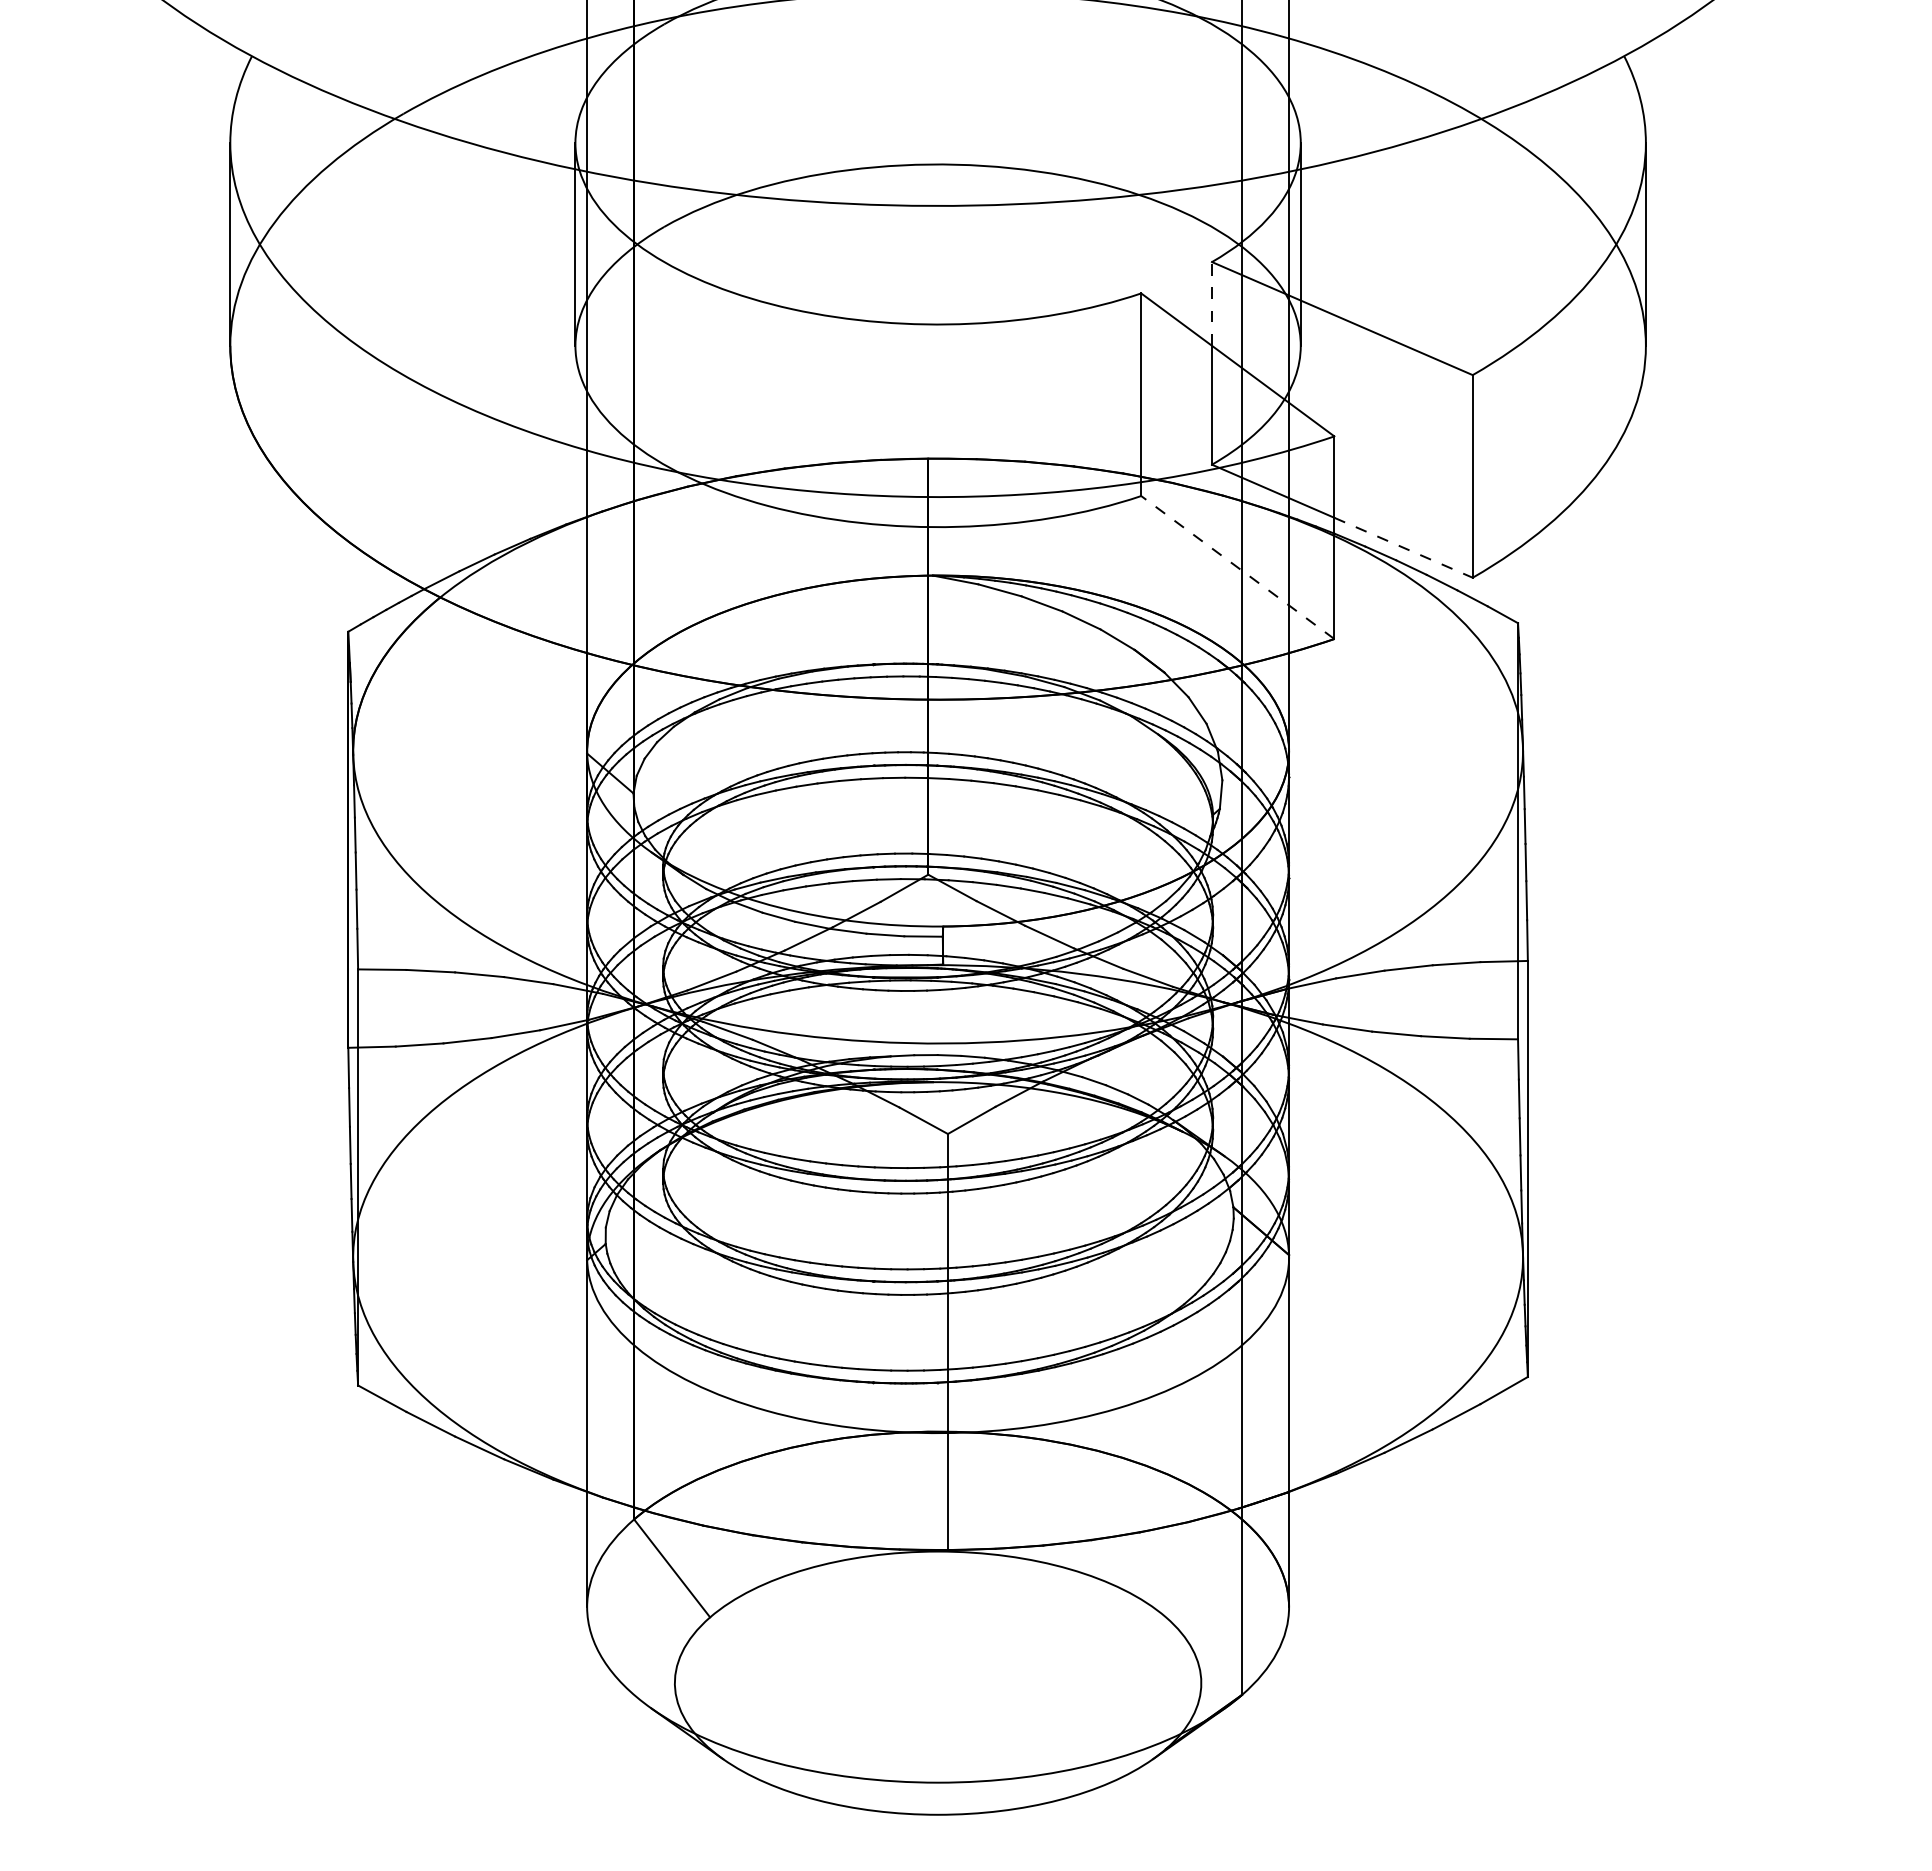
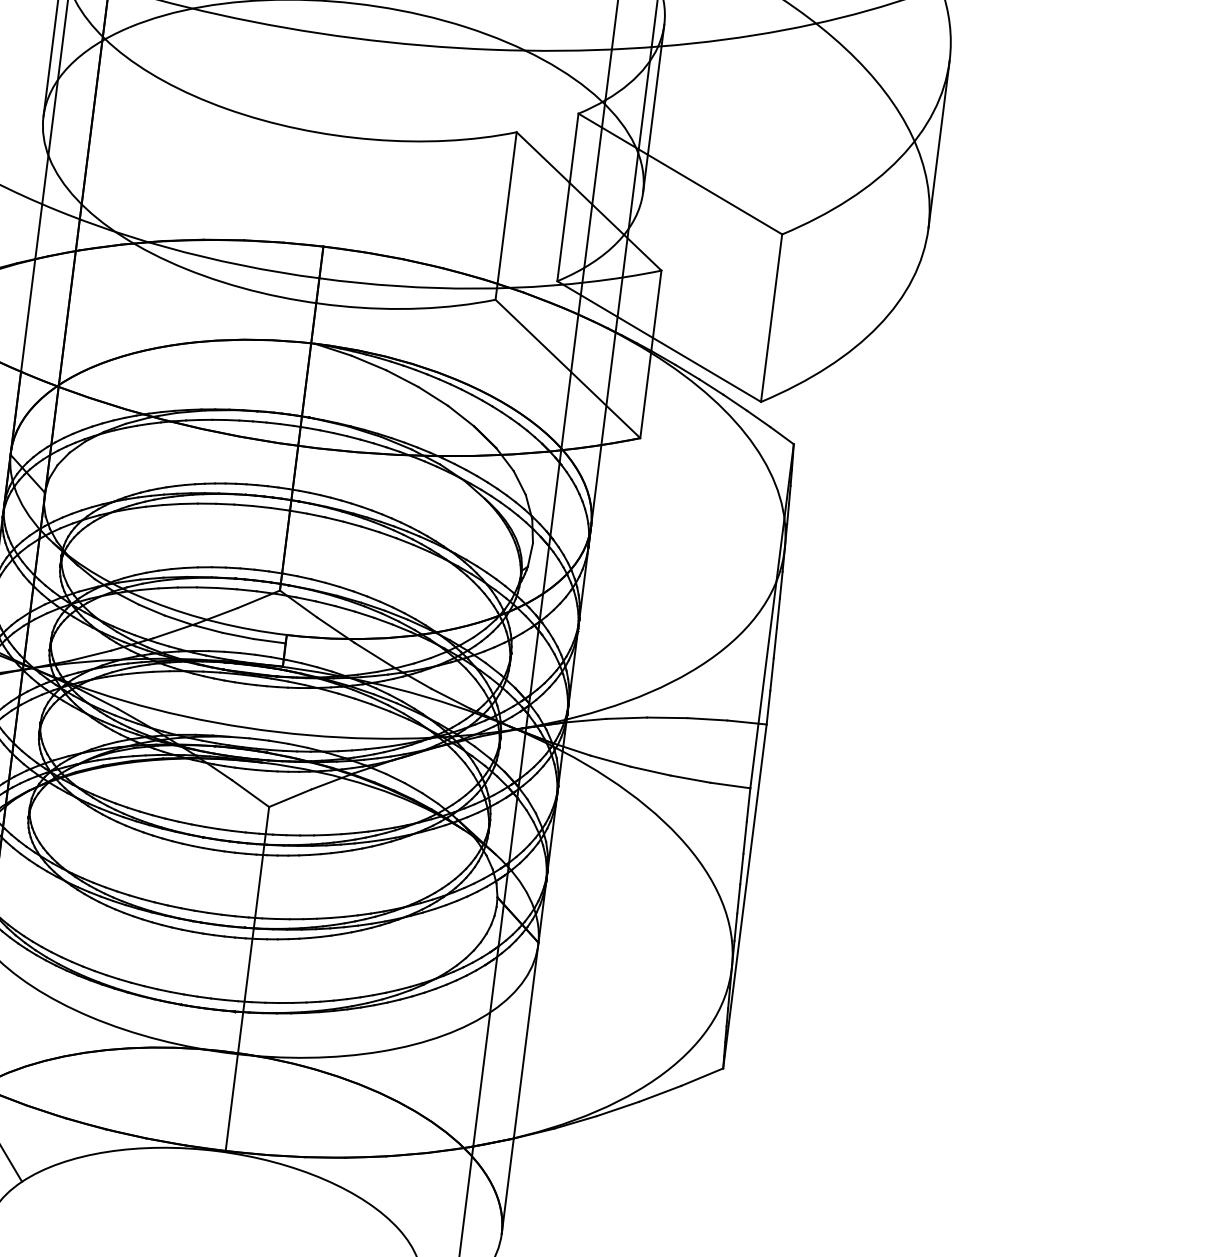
line: (1211, 303) -> (573, 147), dashed -> solid
line: (1403, 547) -> (707, 369), dashed -> solid
line: (1237, 567) -> (567, 368), dashed -> solid

